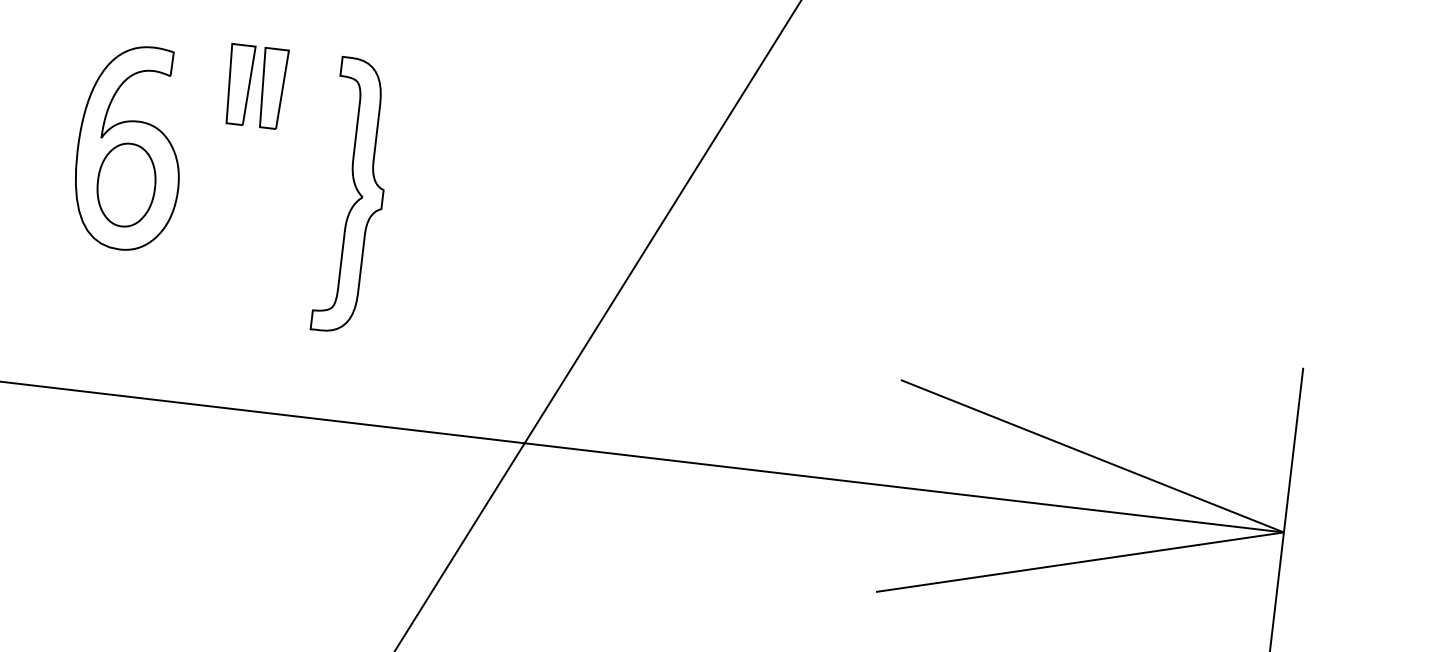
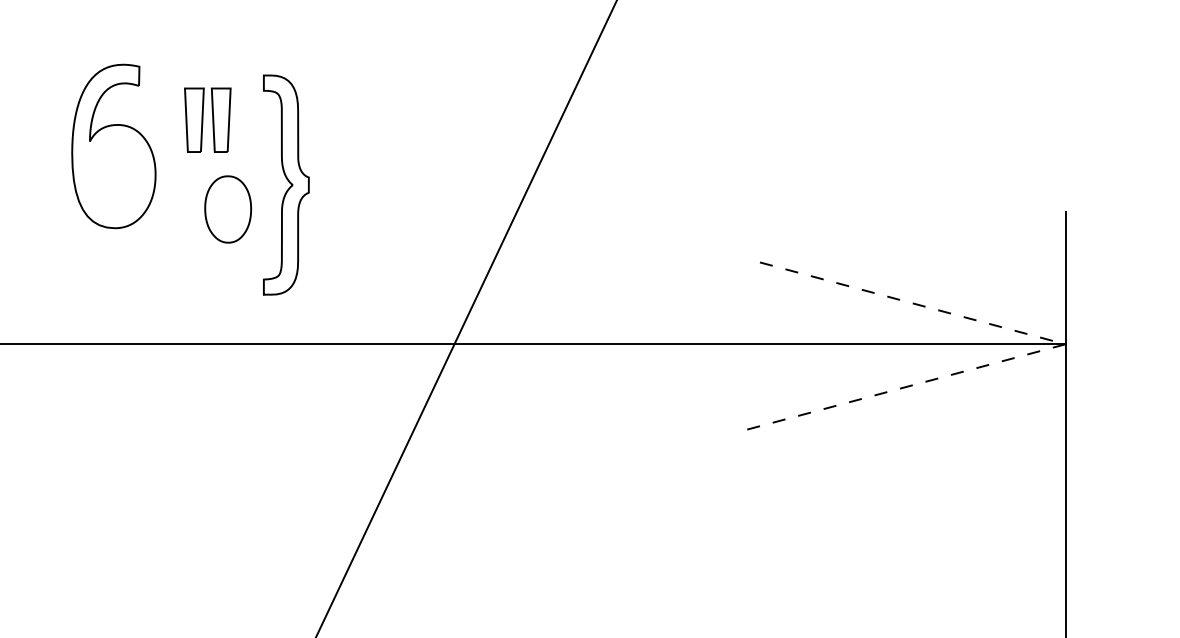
part: (255, 85) -> (207, 119), moved
part: (126, 185) -> (228, 209), moved
part: (354, 195) -> (286, 184), moved
line: (1283, 532) -> (1065, 344), solid -> dashed

